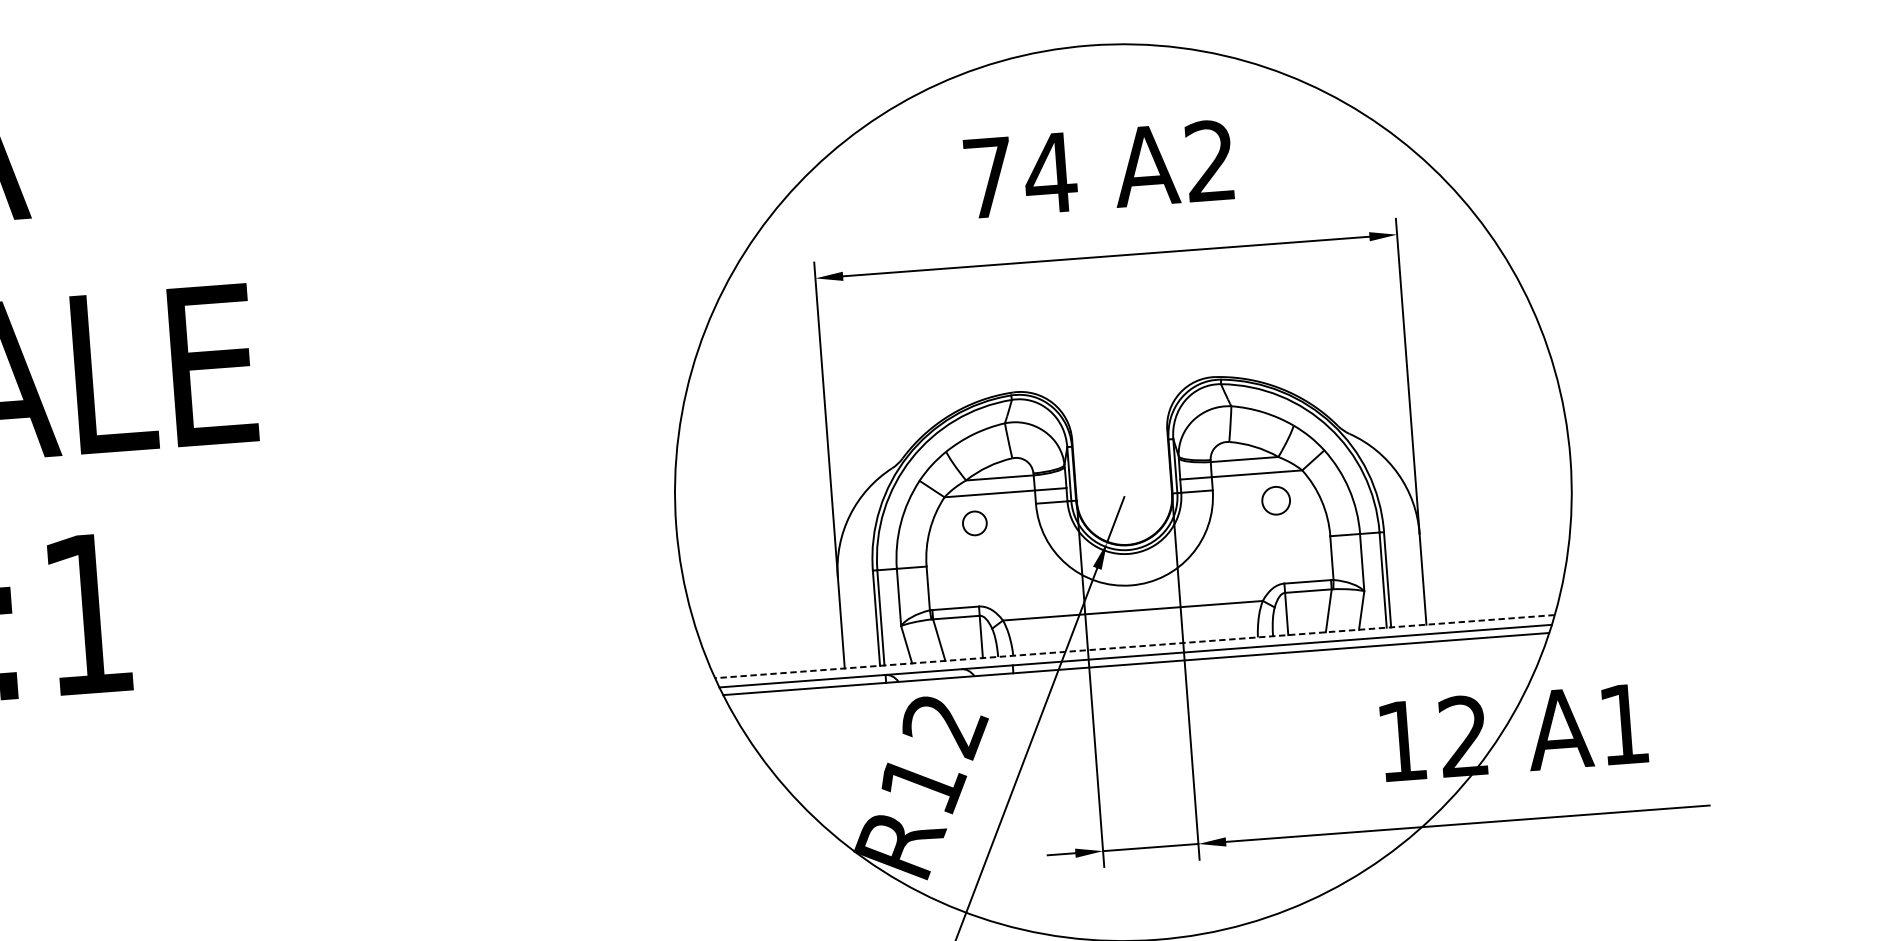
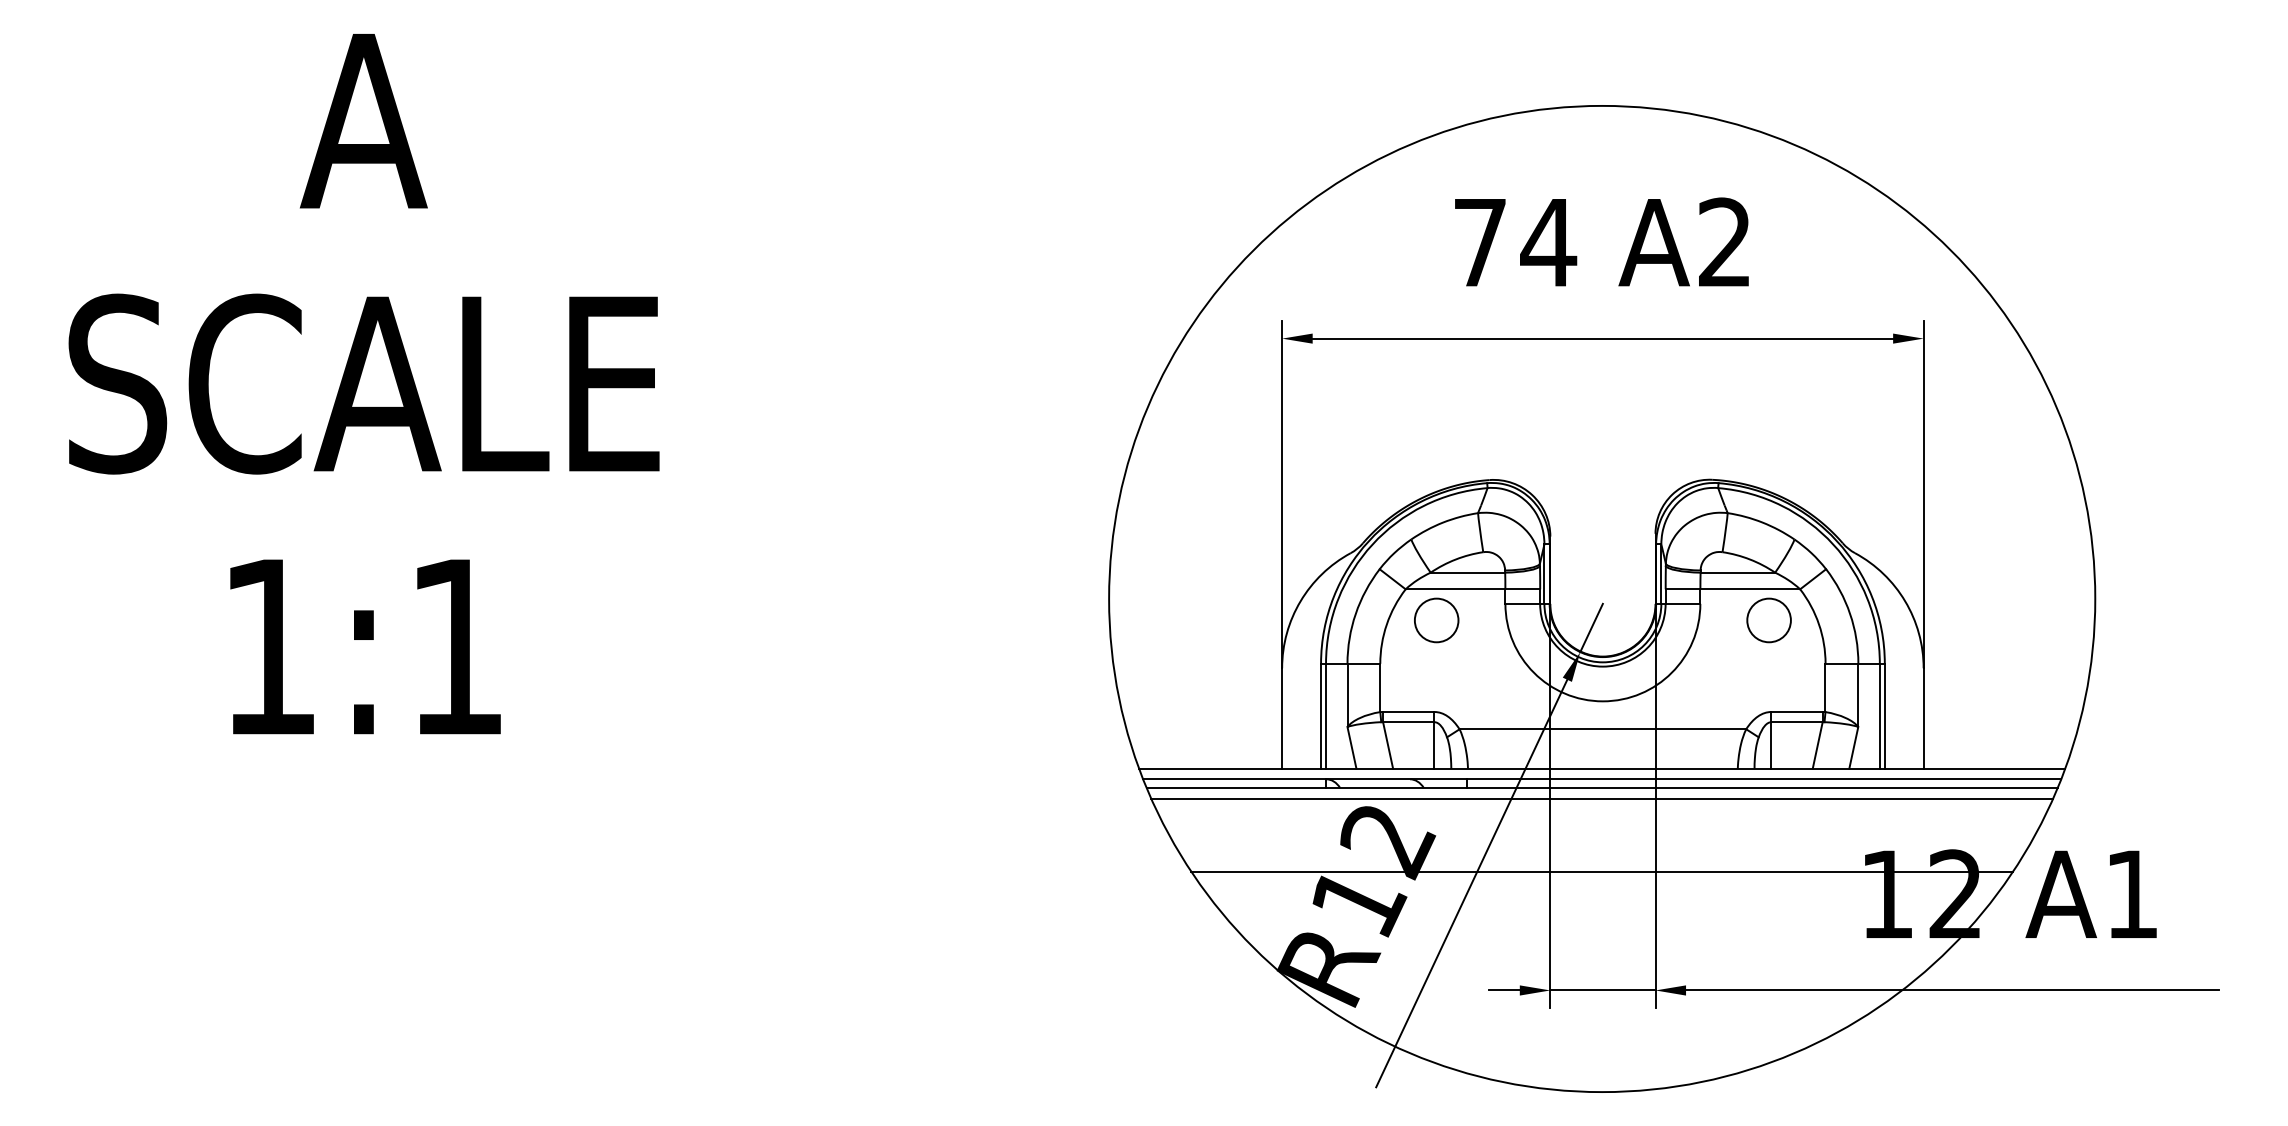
circle: (1275, 500) -> (1768, 620), size x1.43
circle: (974, 523) -> (1436, 620), size x1.67
line: (1135, 646) -> (1602, 768), dashed -> solid
line: (1137, 673) -> (1602, 798), added
line: (1141, 739) -> (1601, 871), added

